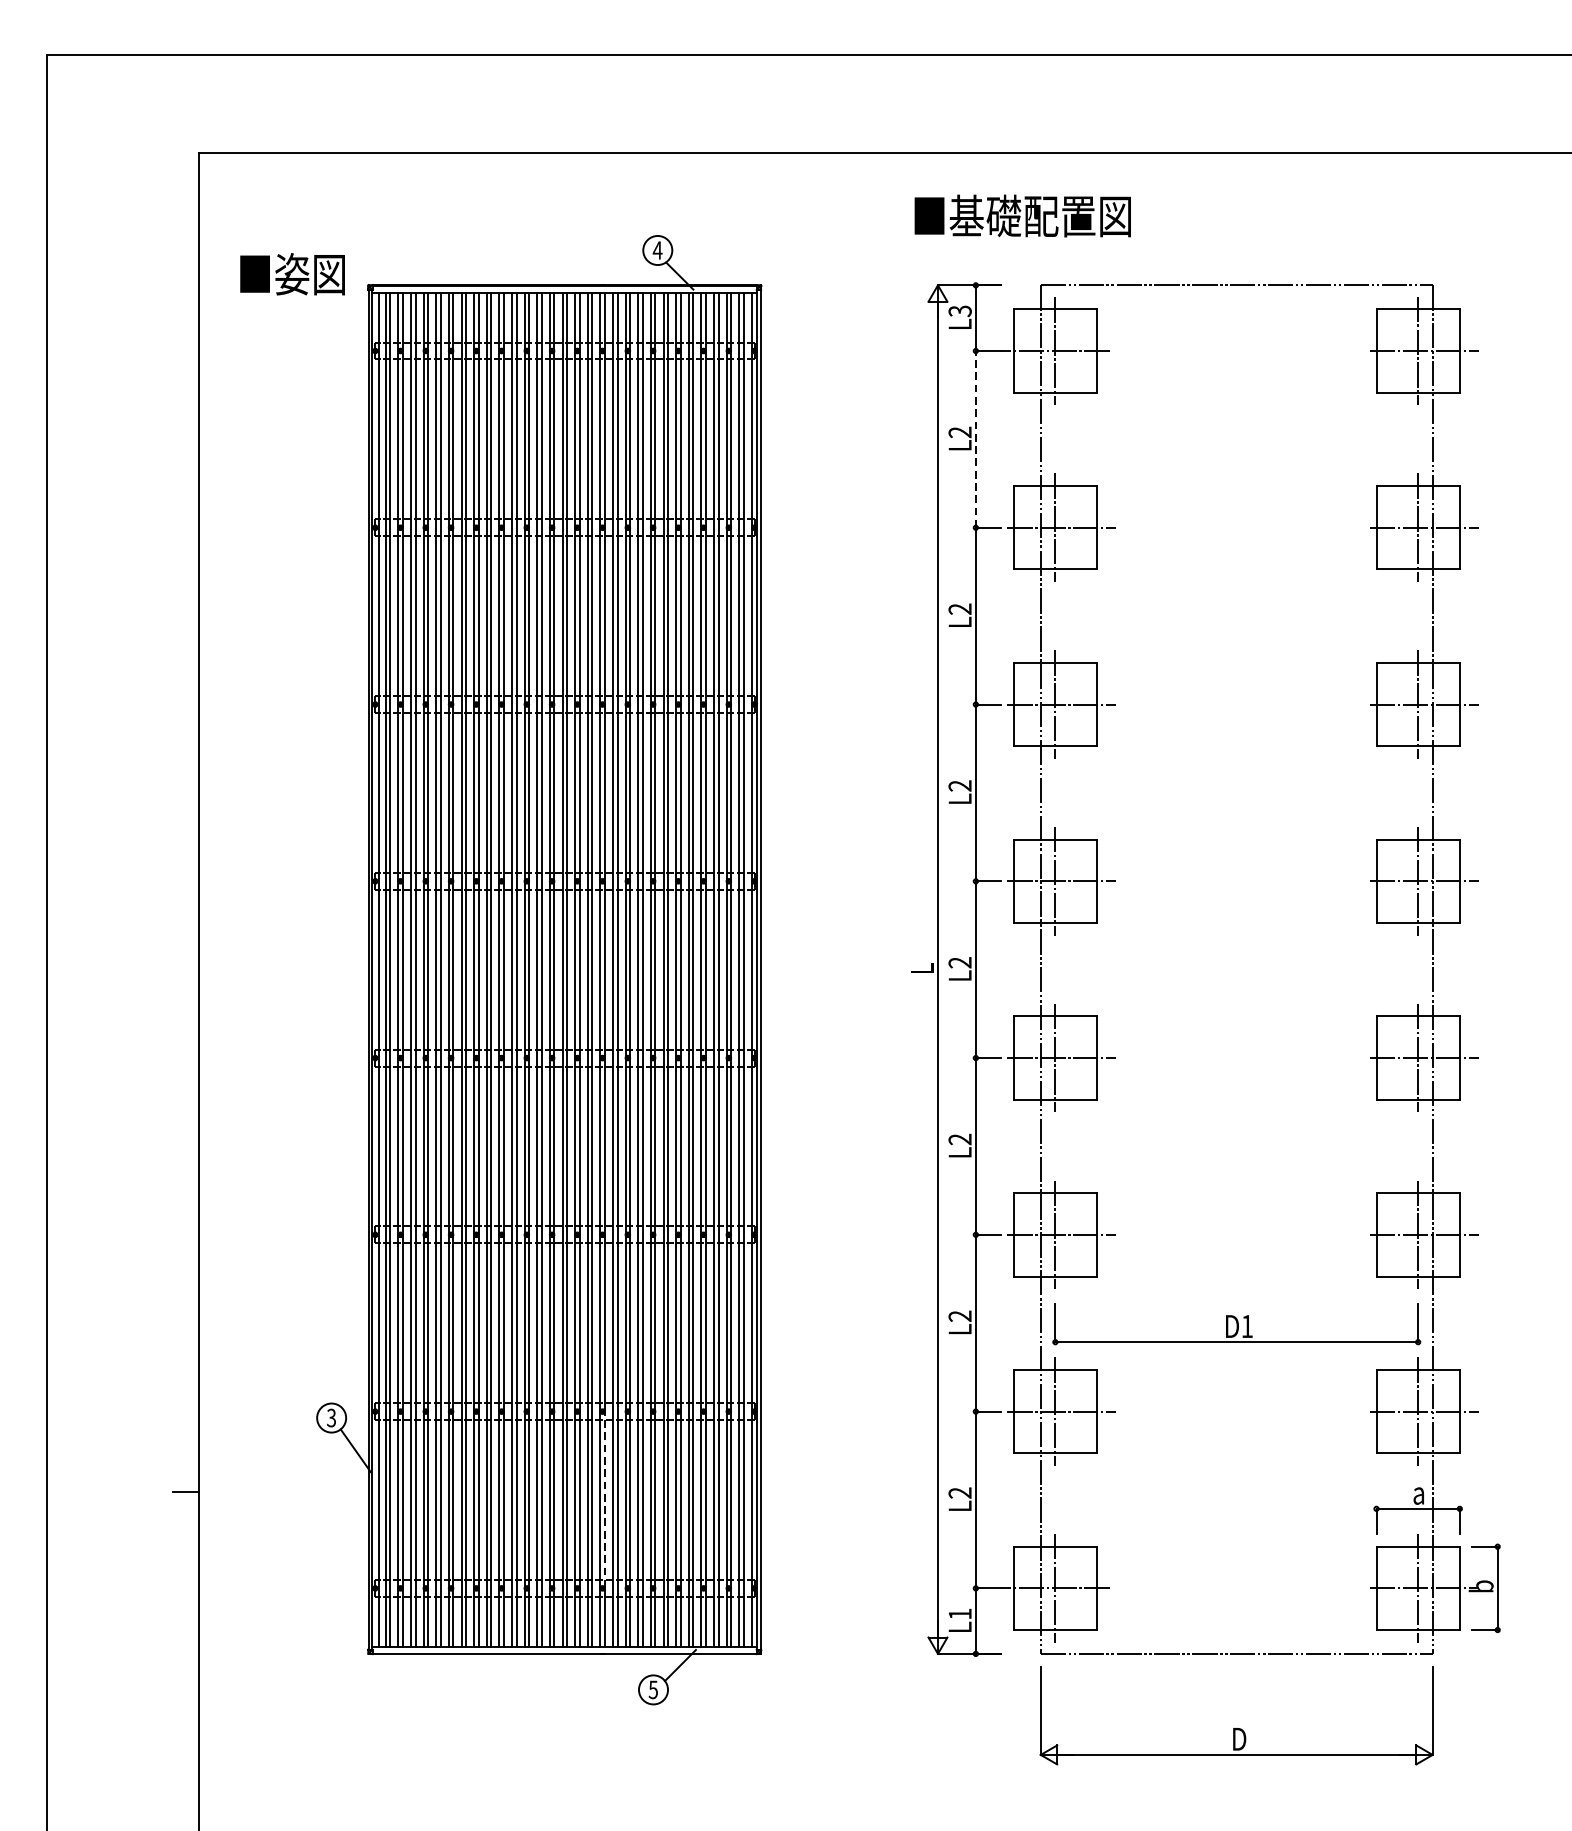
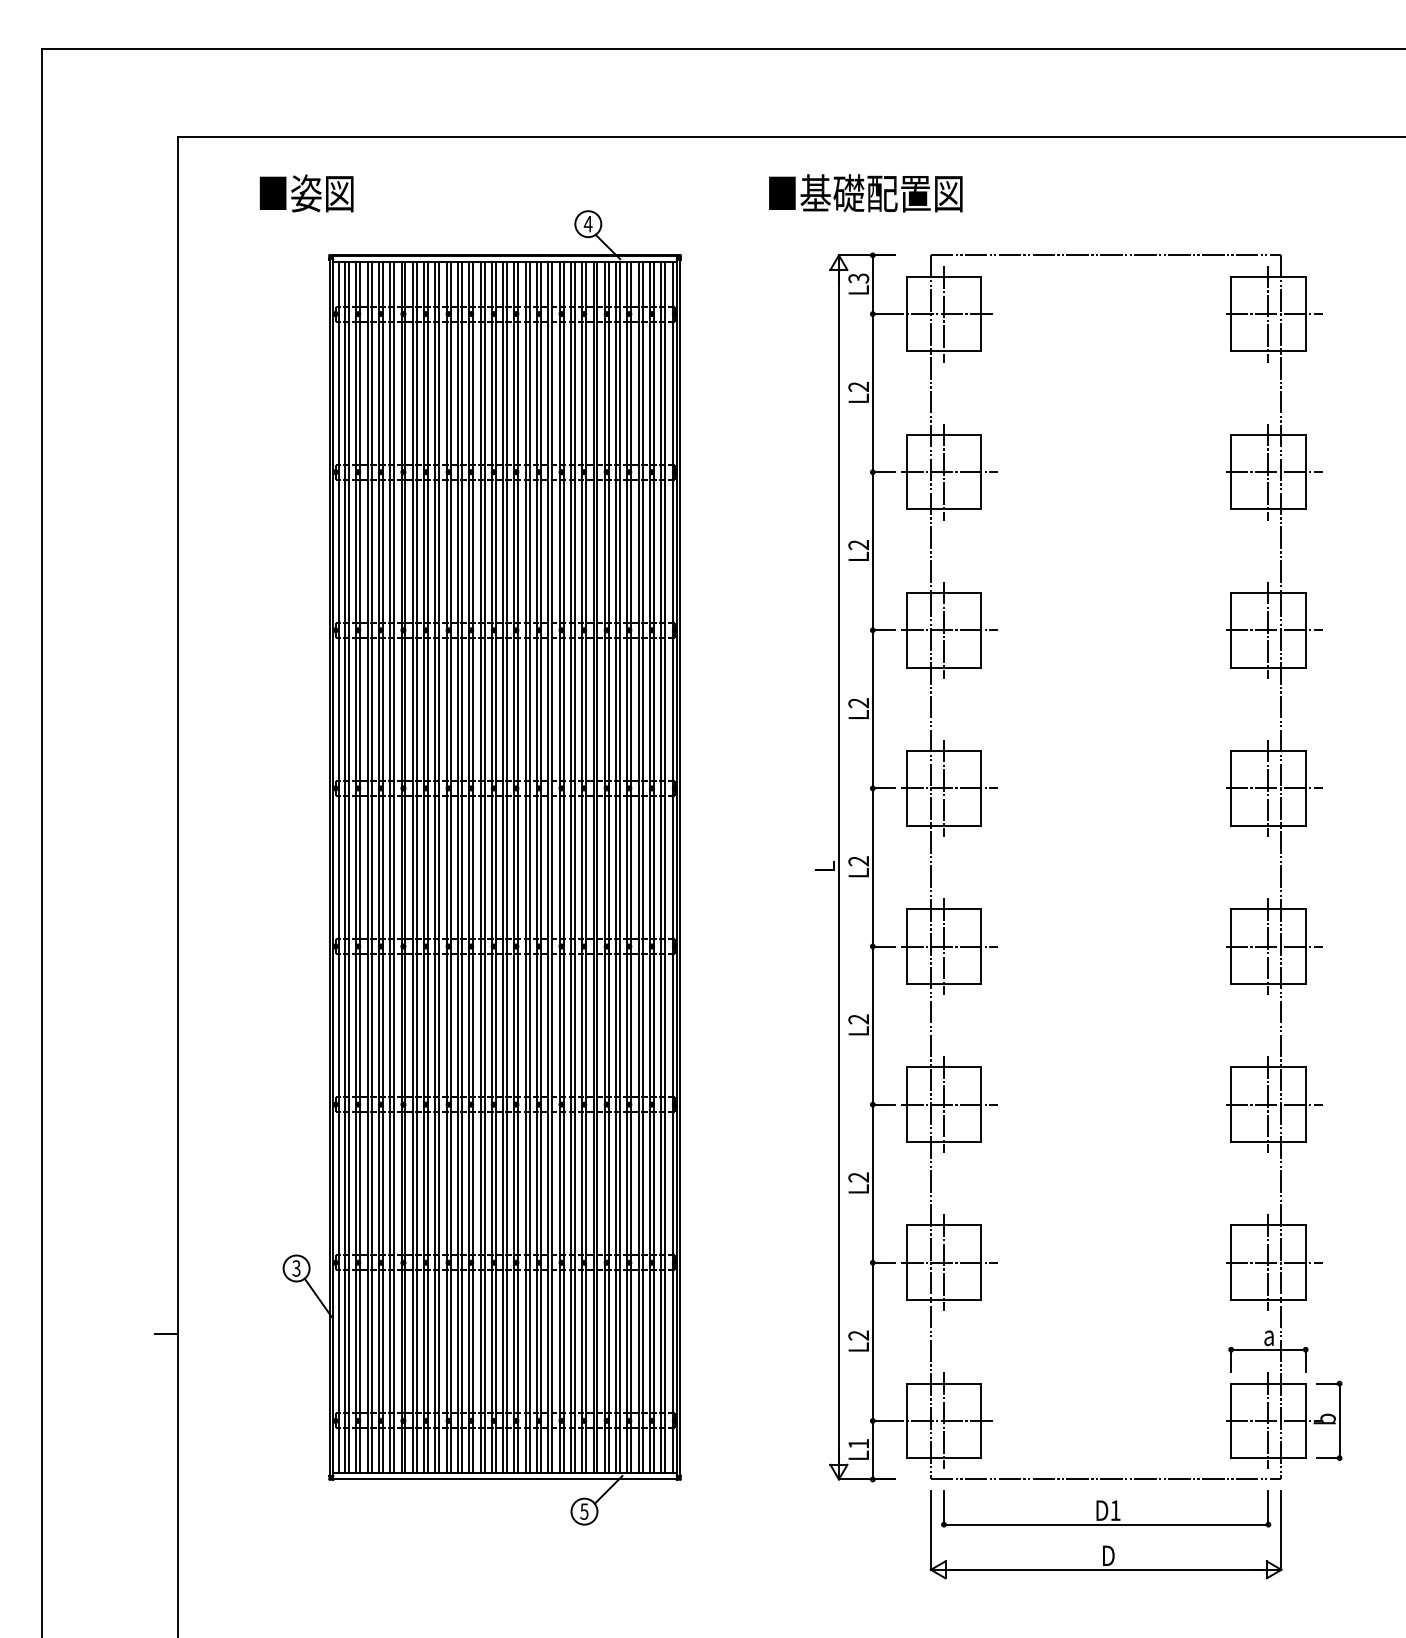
text: (1022, 216) -> (865, 193), moved
text: (292, 274) -> (306, 193), moved
line: (975, 438) -> (872, 392), dashed -> solid
part: (1237, 1324) -> (1106, 1508), moved
line: (605, 1499) -> (541, 1341), dashed -> solid

